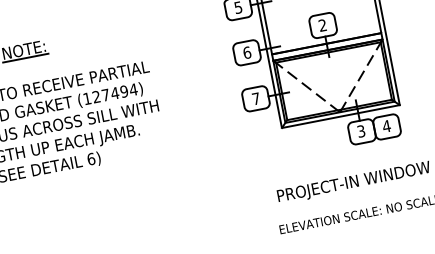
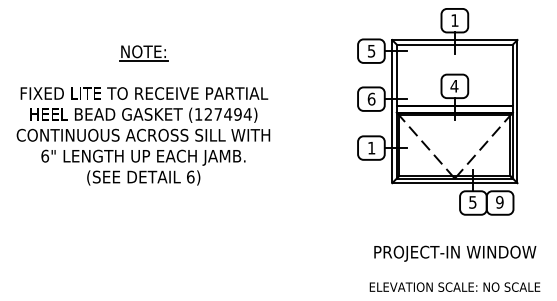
text: (322, 24) -> (454, 85), 2 -> 4
text: (256, 99) -> (371, 148), 7 -> 1
text: (386, 125) -> (499, 201), 4 -> 9
text: (360, 130) -> (472, 201), 3 -> 5

